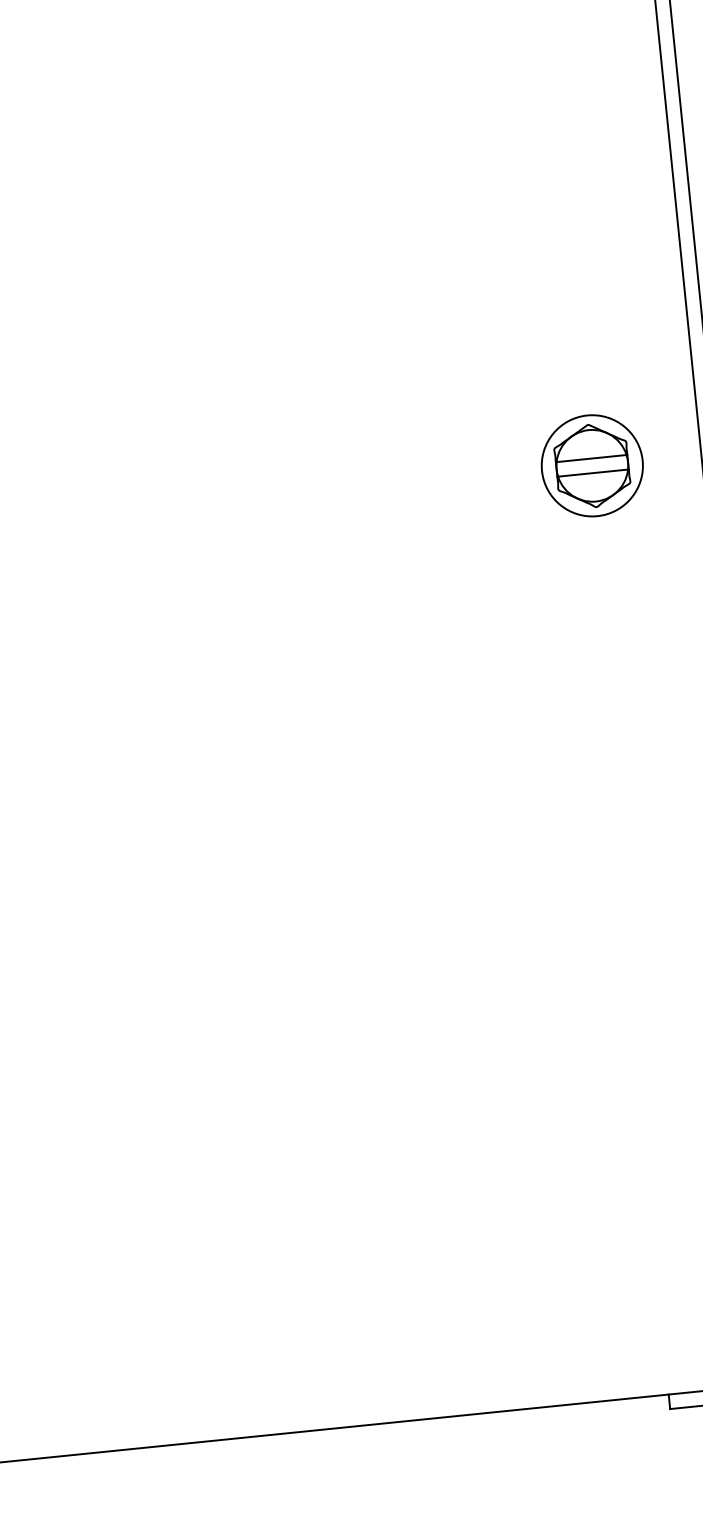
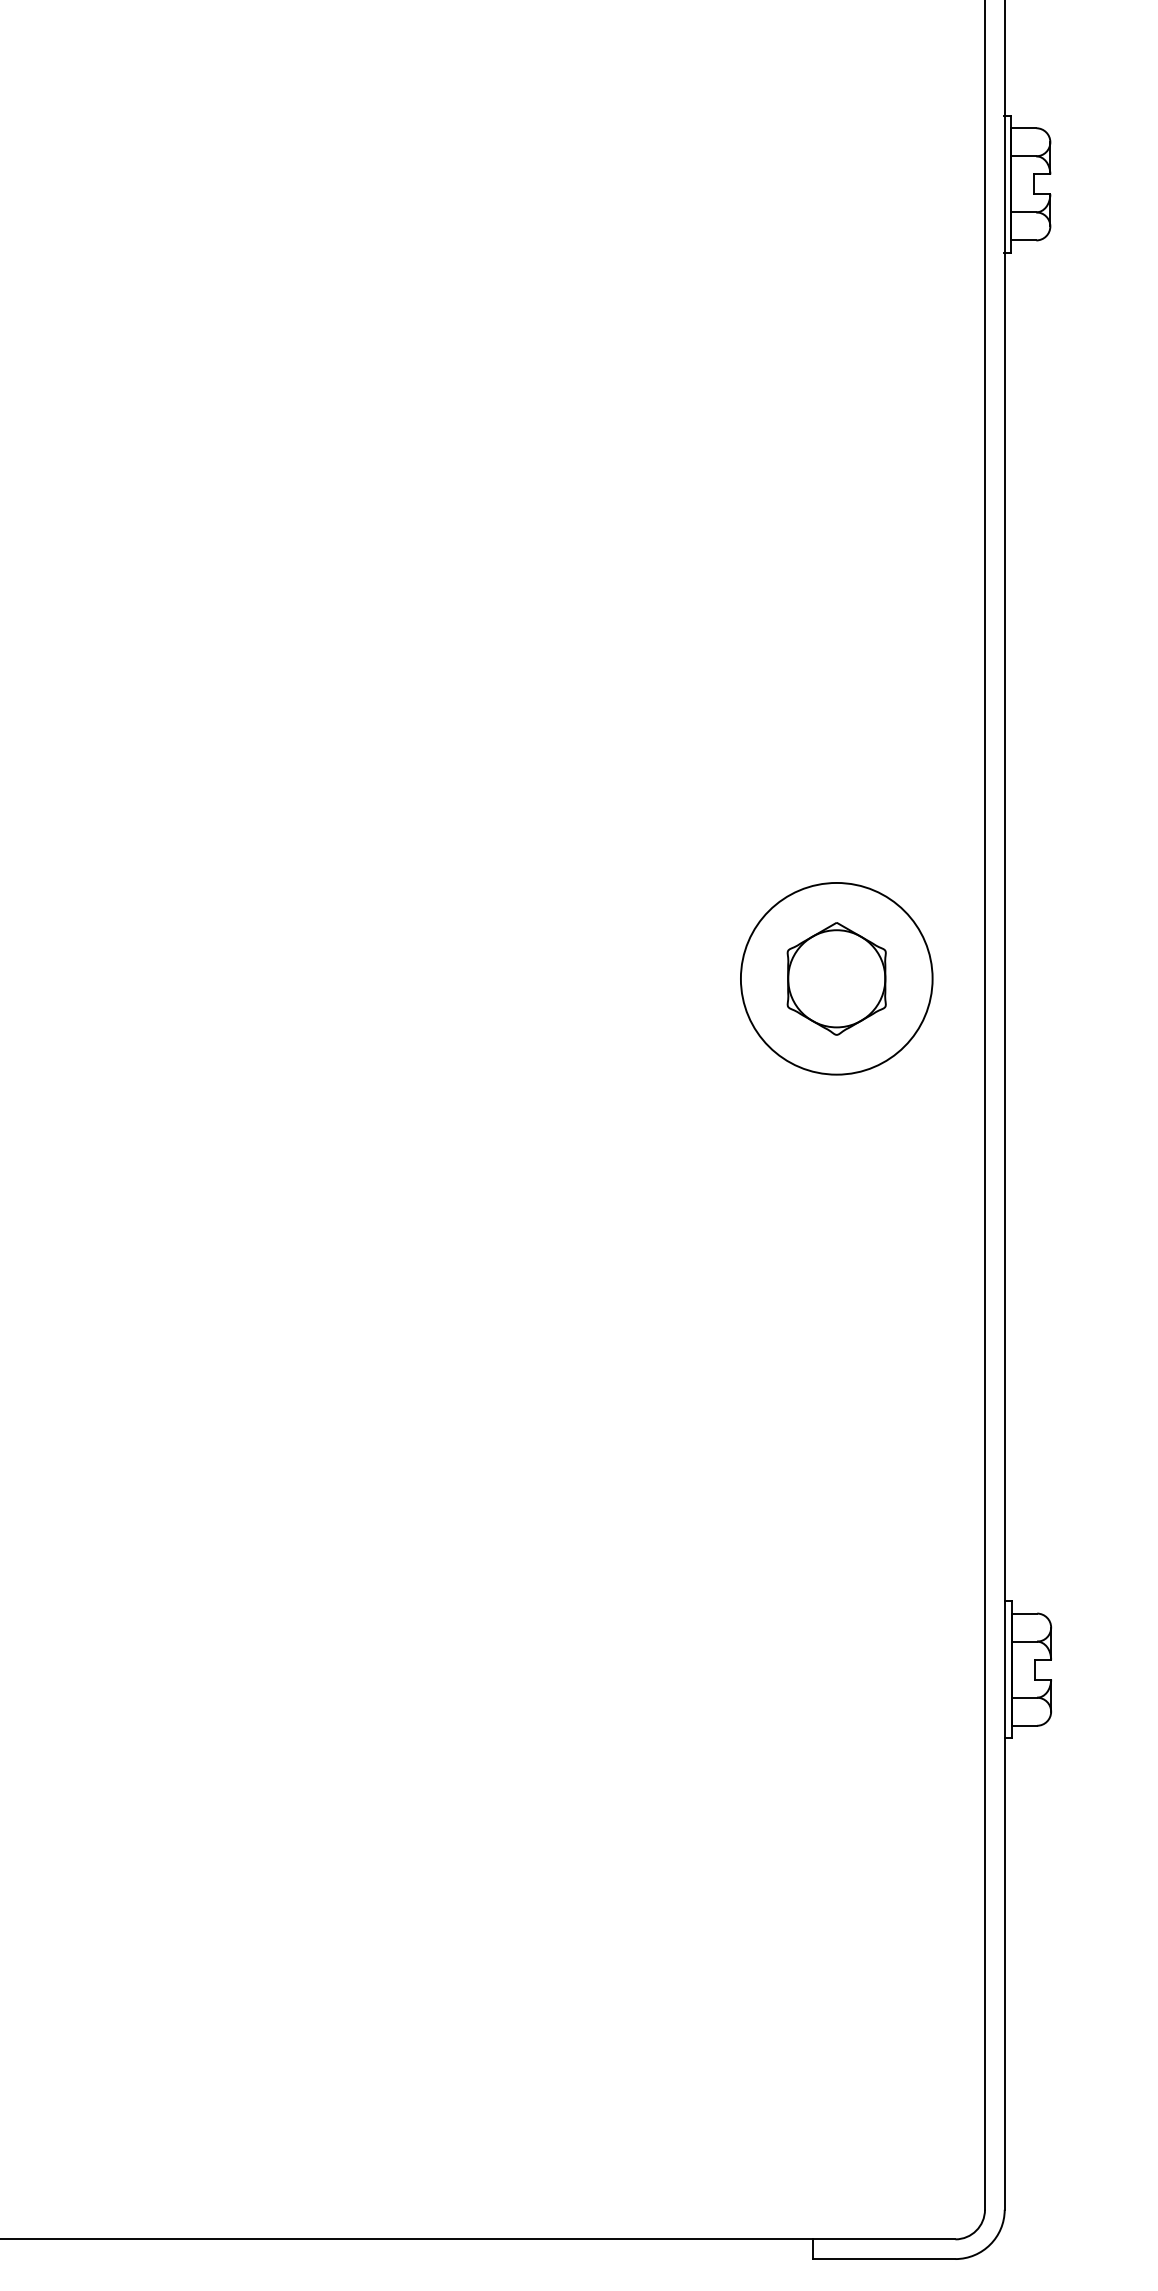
line: (591, 458) -> (836, 968), removed
circle: (592, 465) -> (836, 978), size x1.4
line: (592, 472) -> (836, 988), removed

